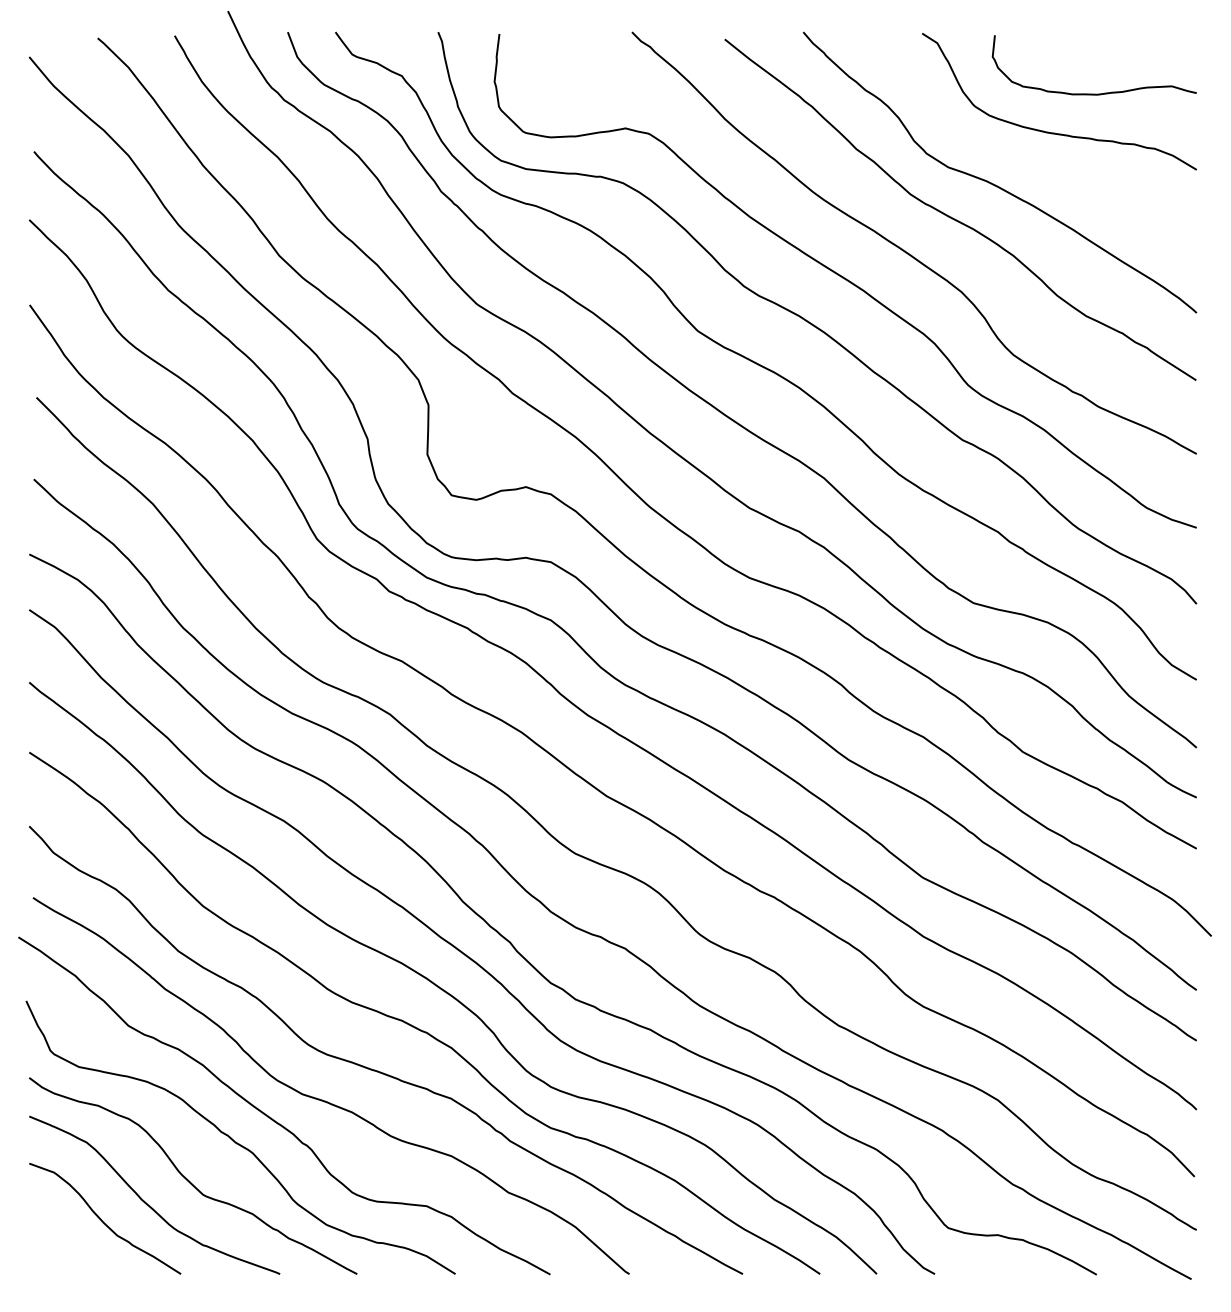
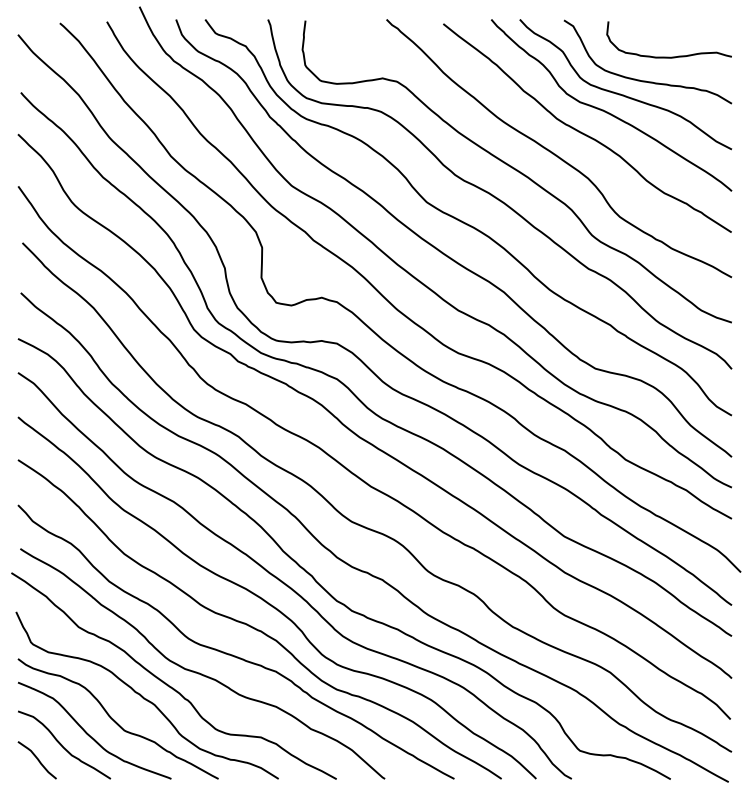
curve: (1019, 154) -> (623, 94), added
curve: (59, 1242) -> (36, 759), added

